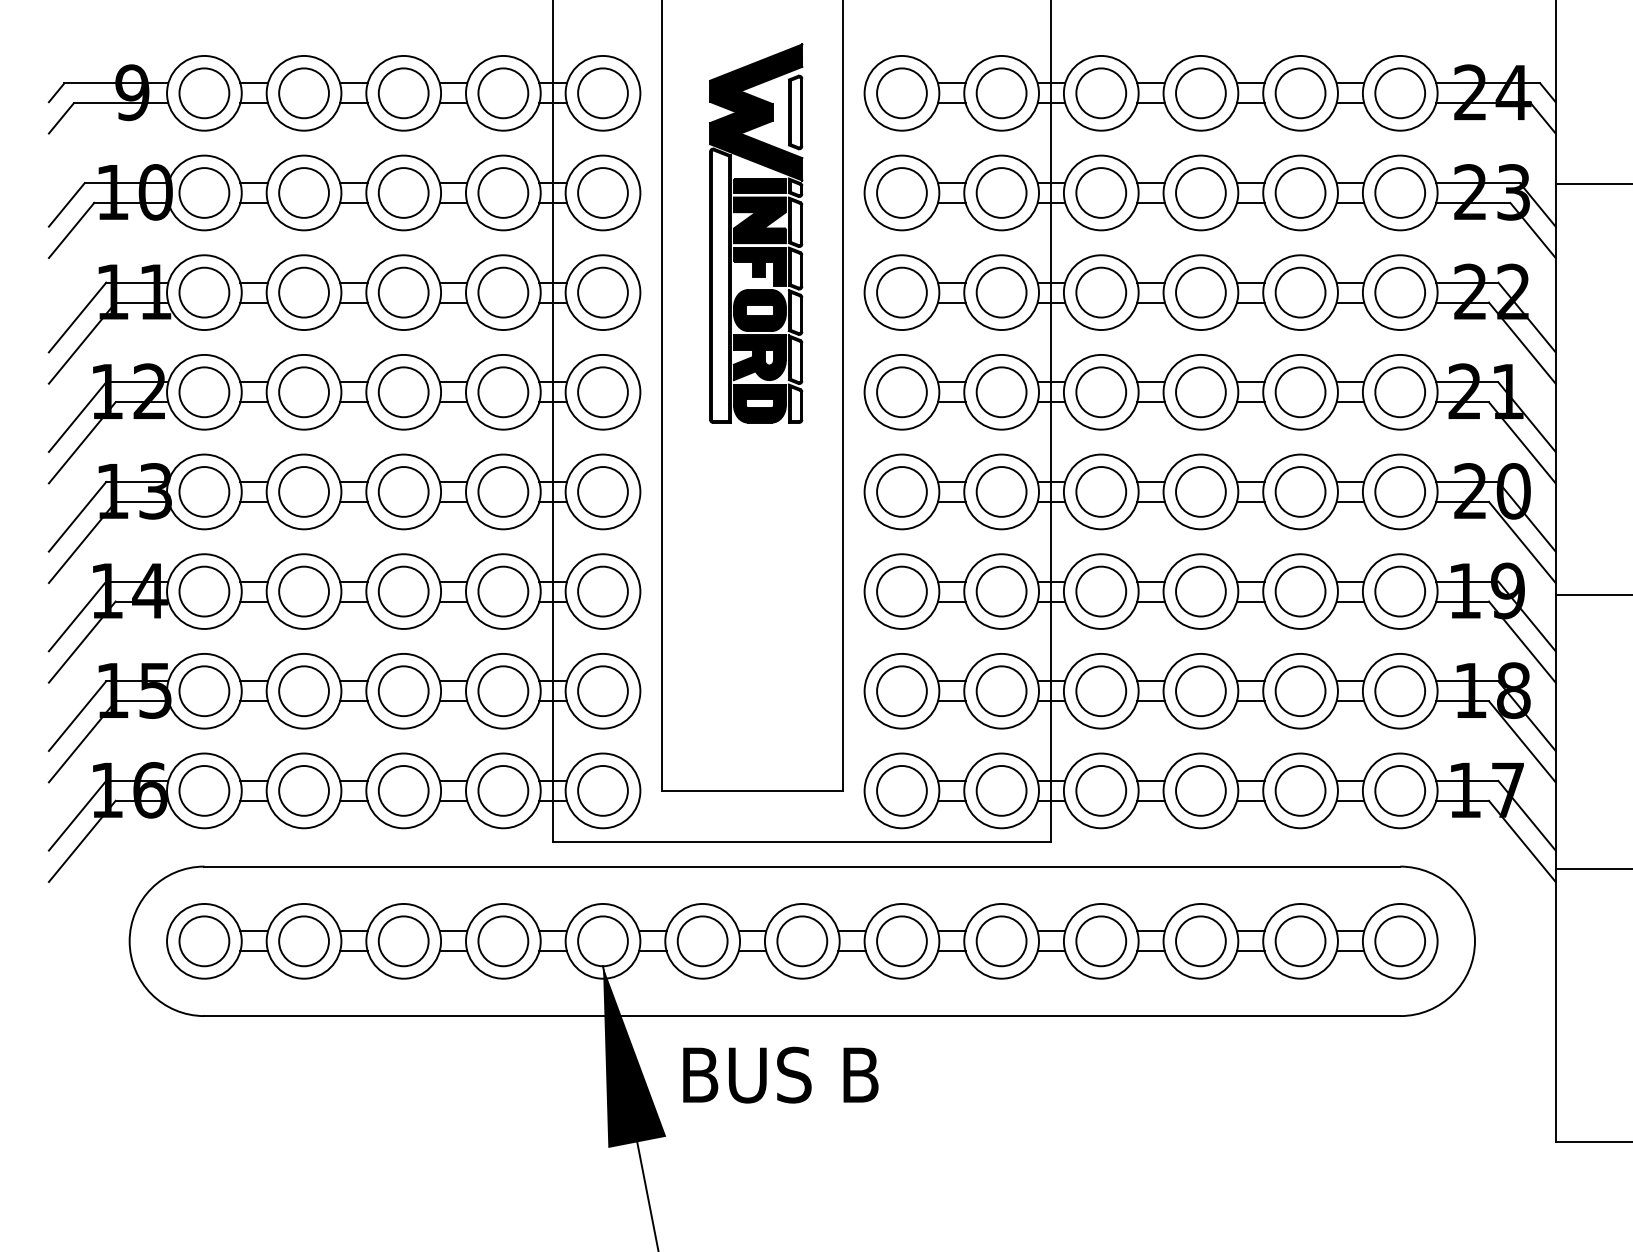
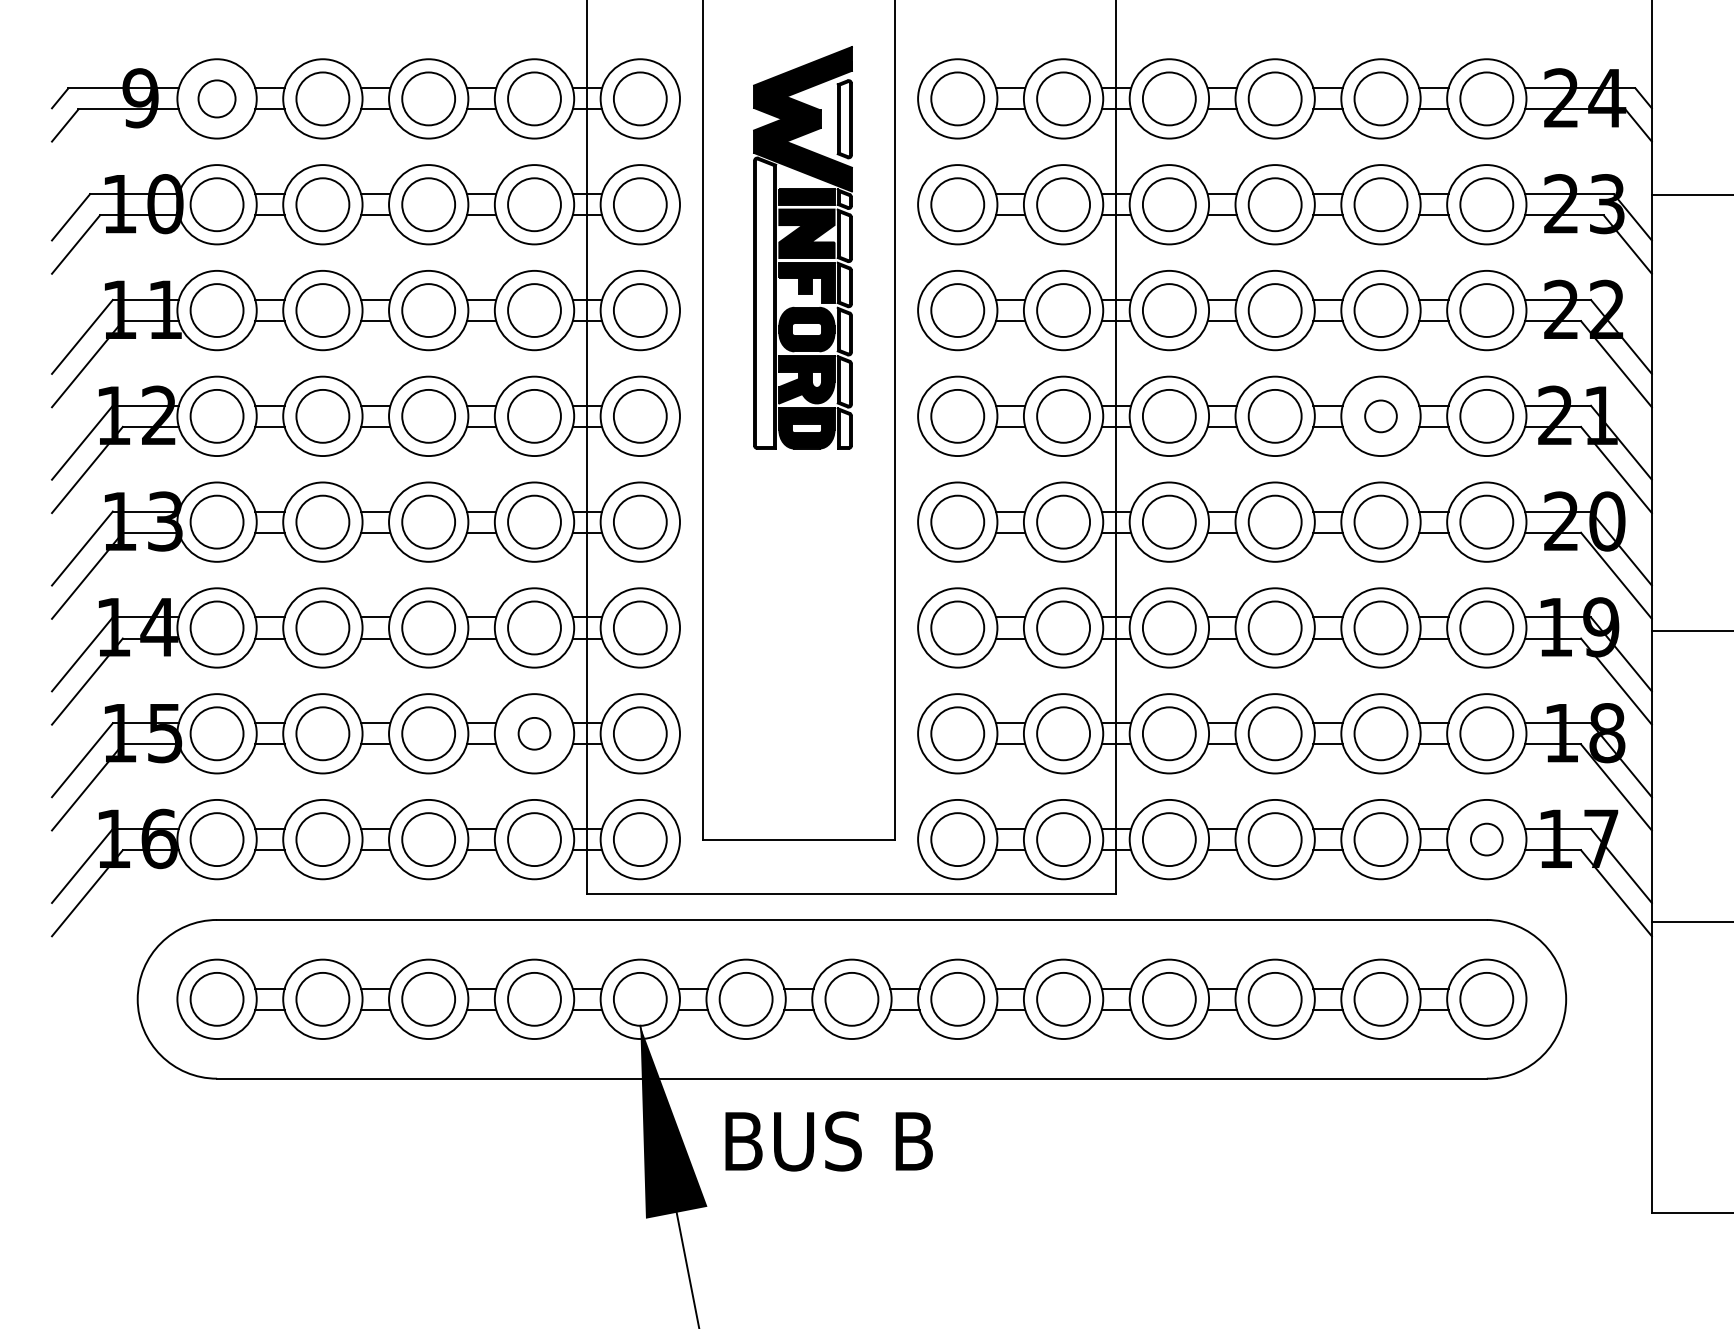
circle: (203, 92) -> (216, 98), size x0.7
circle: (1300, 392) -> (1380, 416), size x0.6
circle: (503, 690) -> (534, 733), size x0.6
circle: (1399, 790) -> (1486, 839), size x0.6

